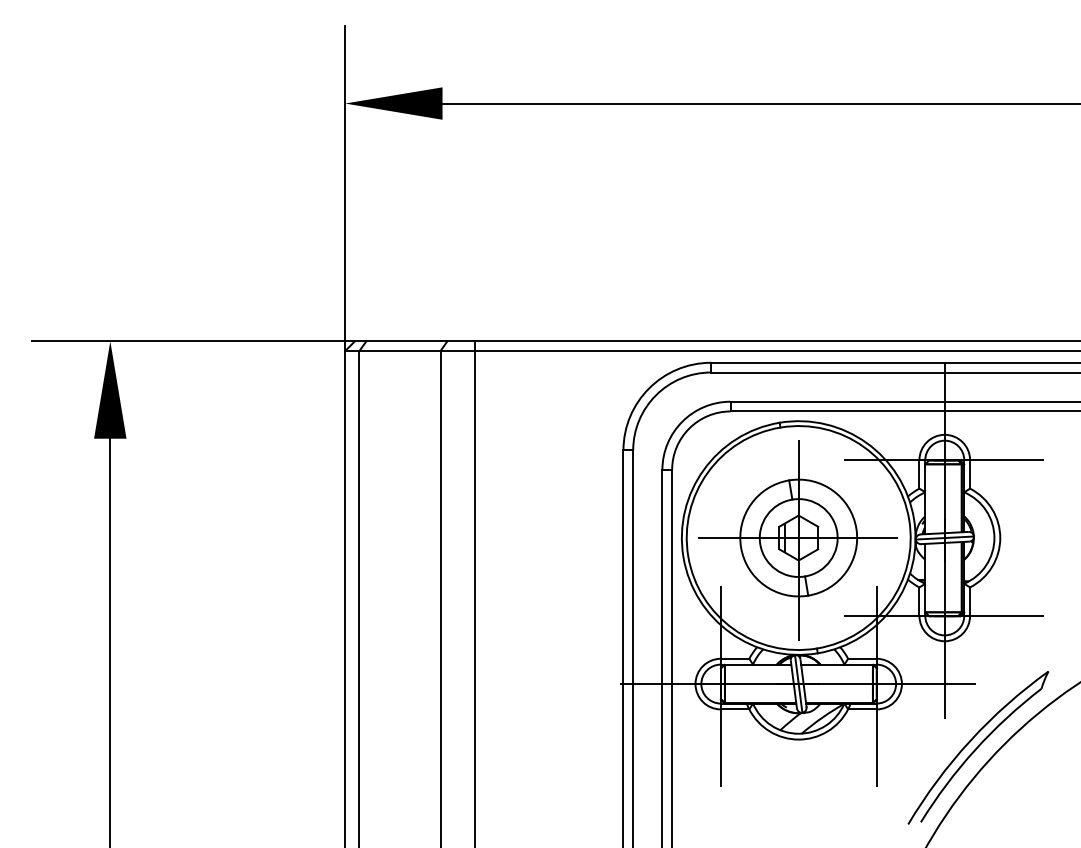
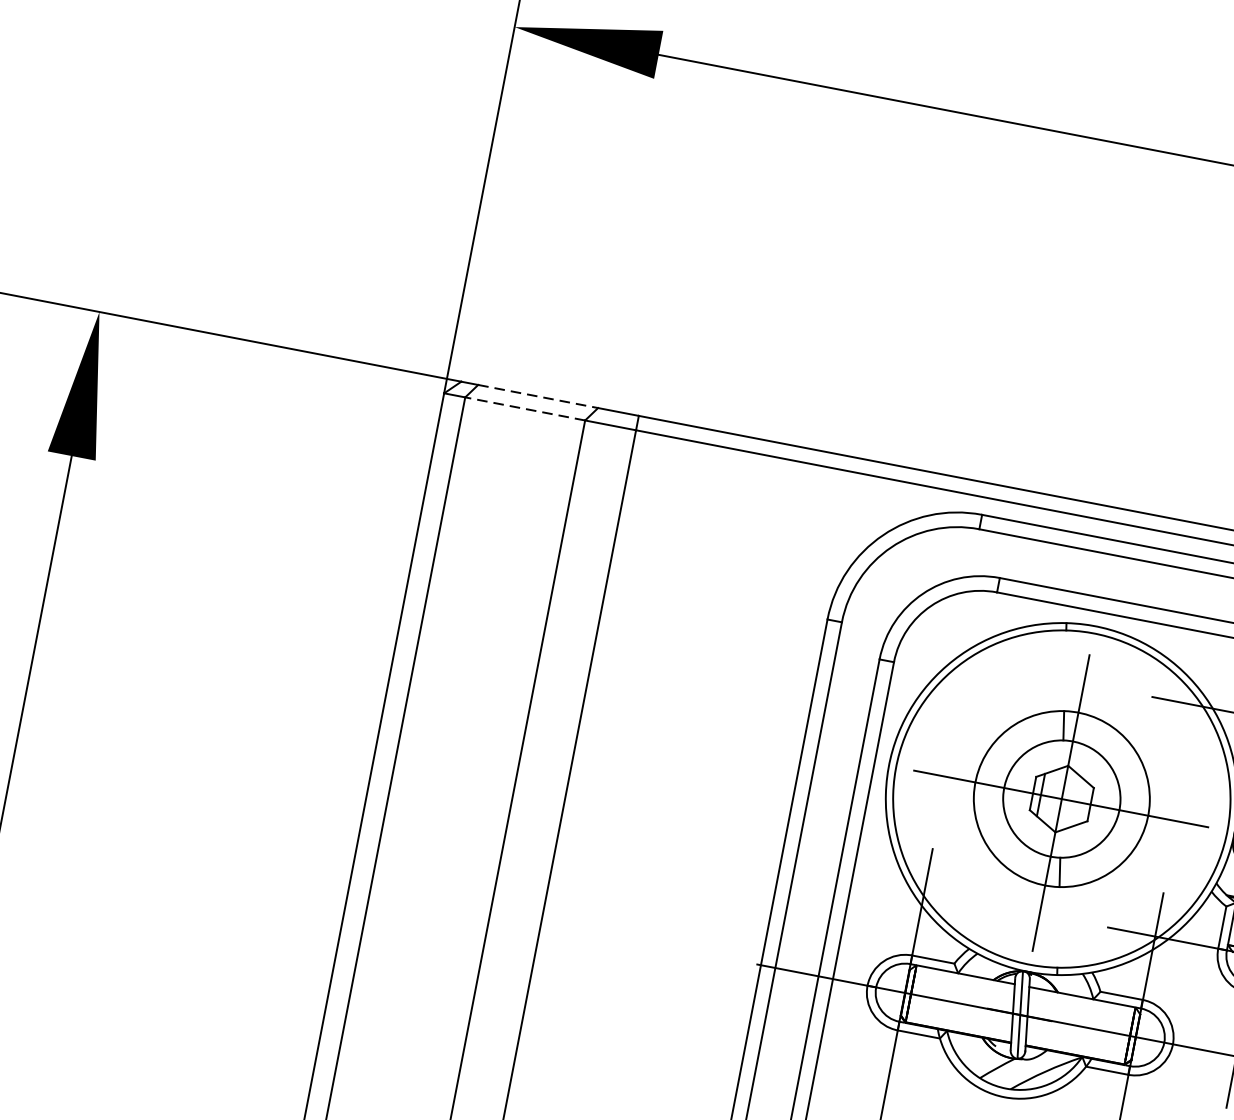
line: (406, 341) -> (537, 396), solid -> dashed
line: (399, 351) -> (524, 409), solid -> dashed

